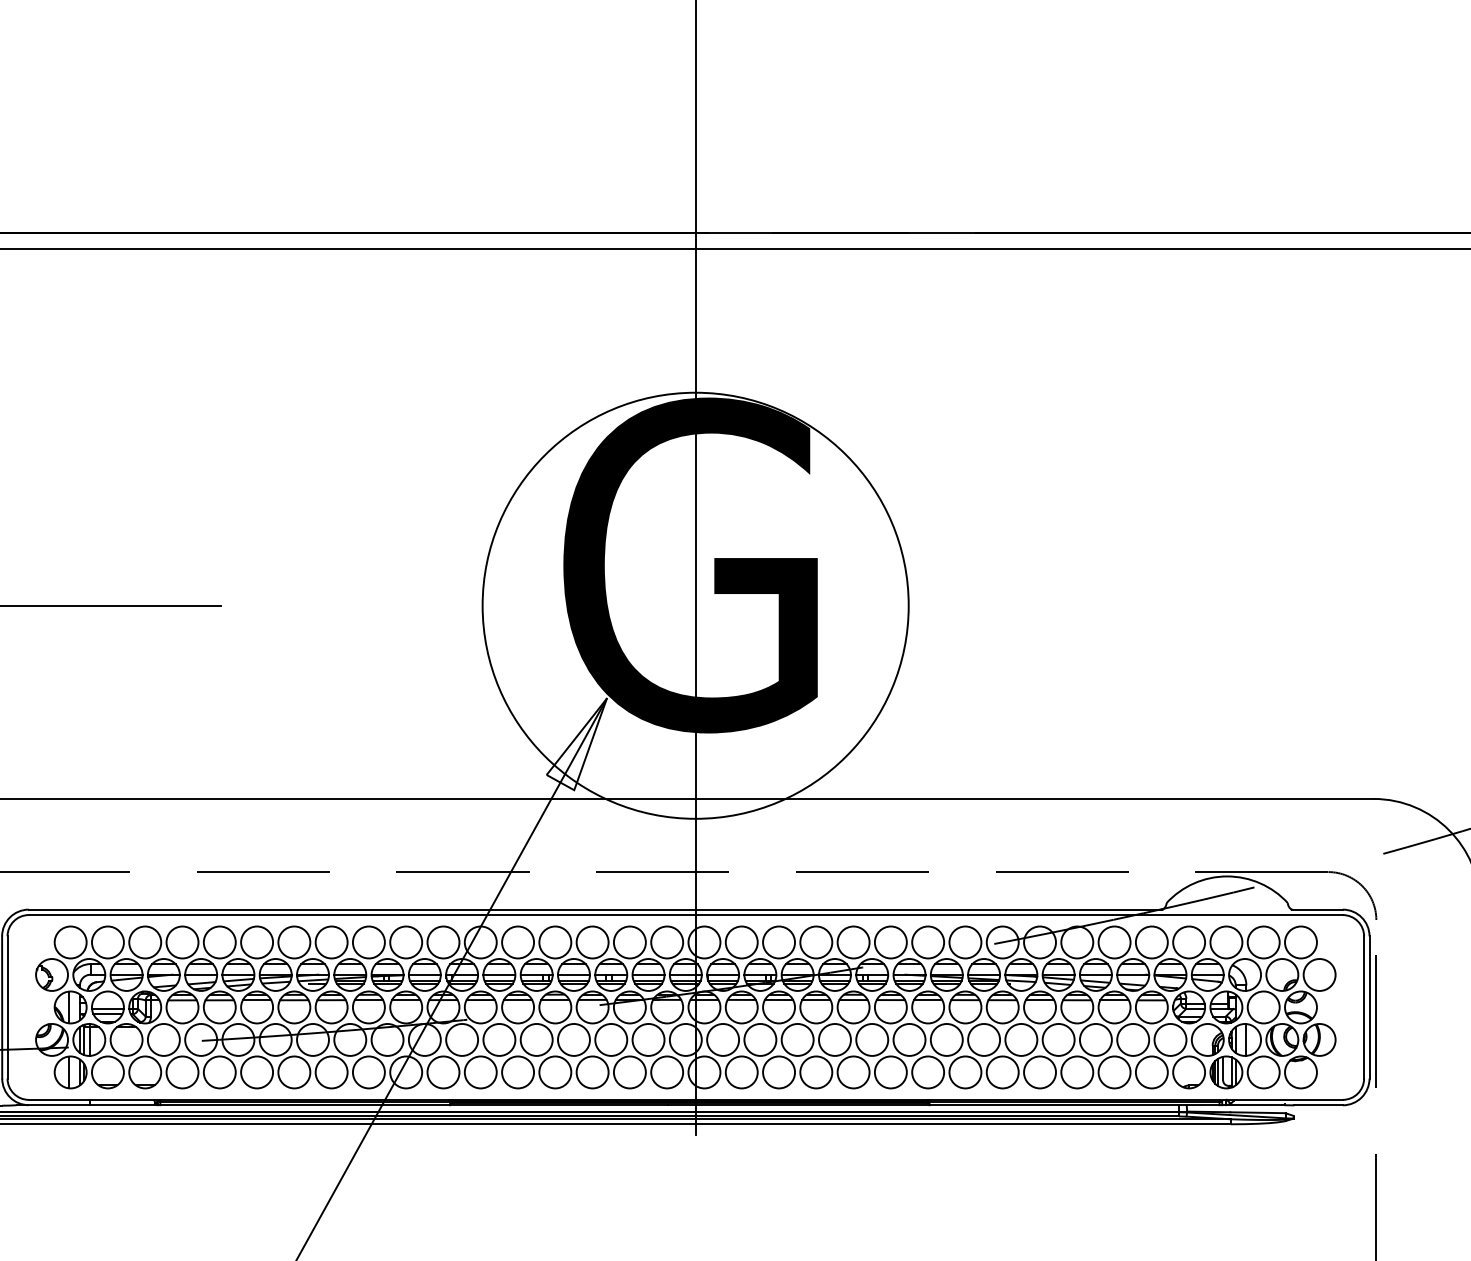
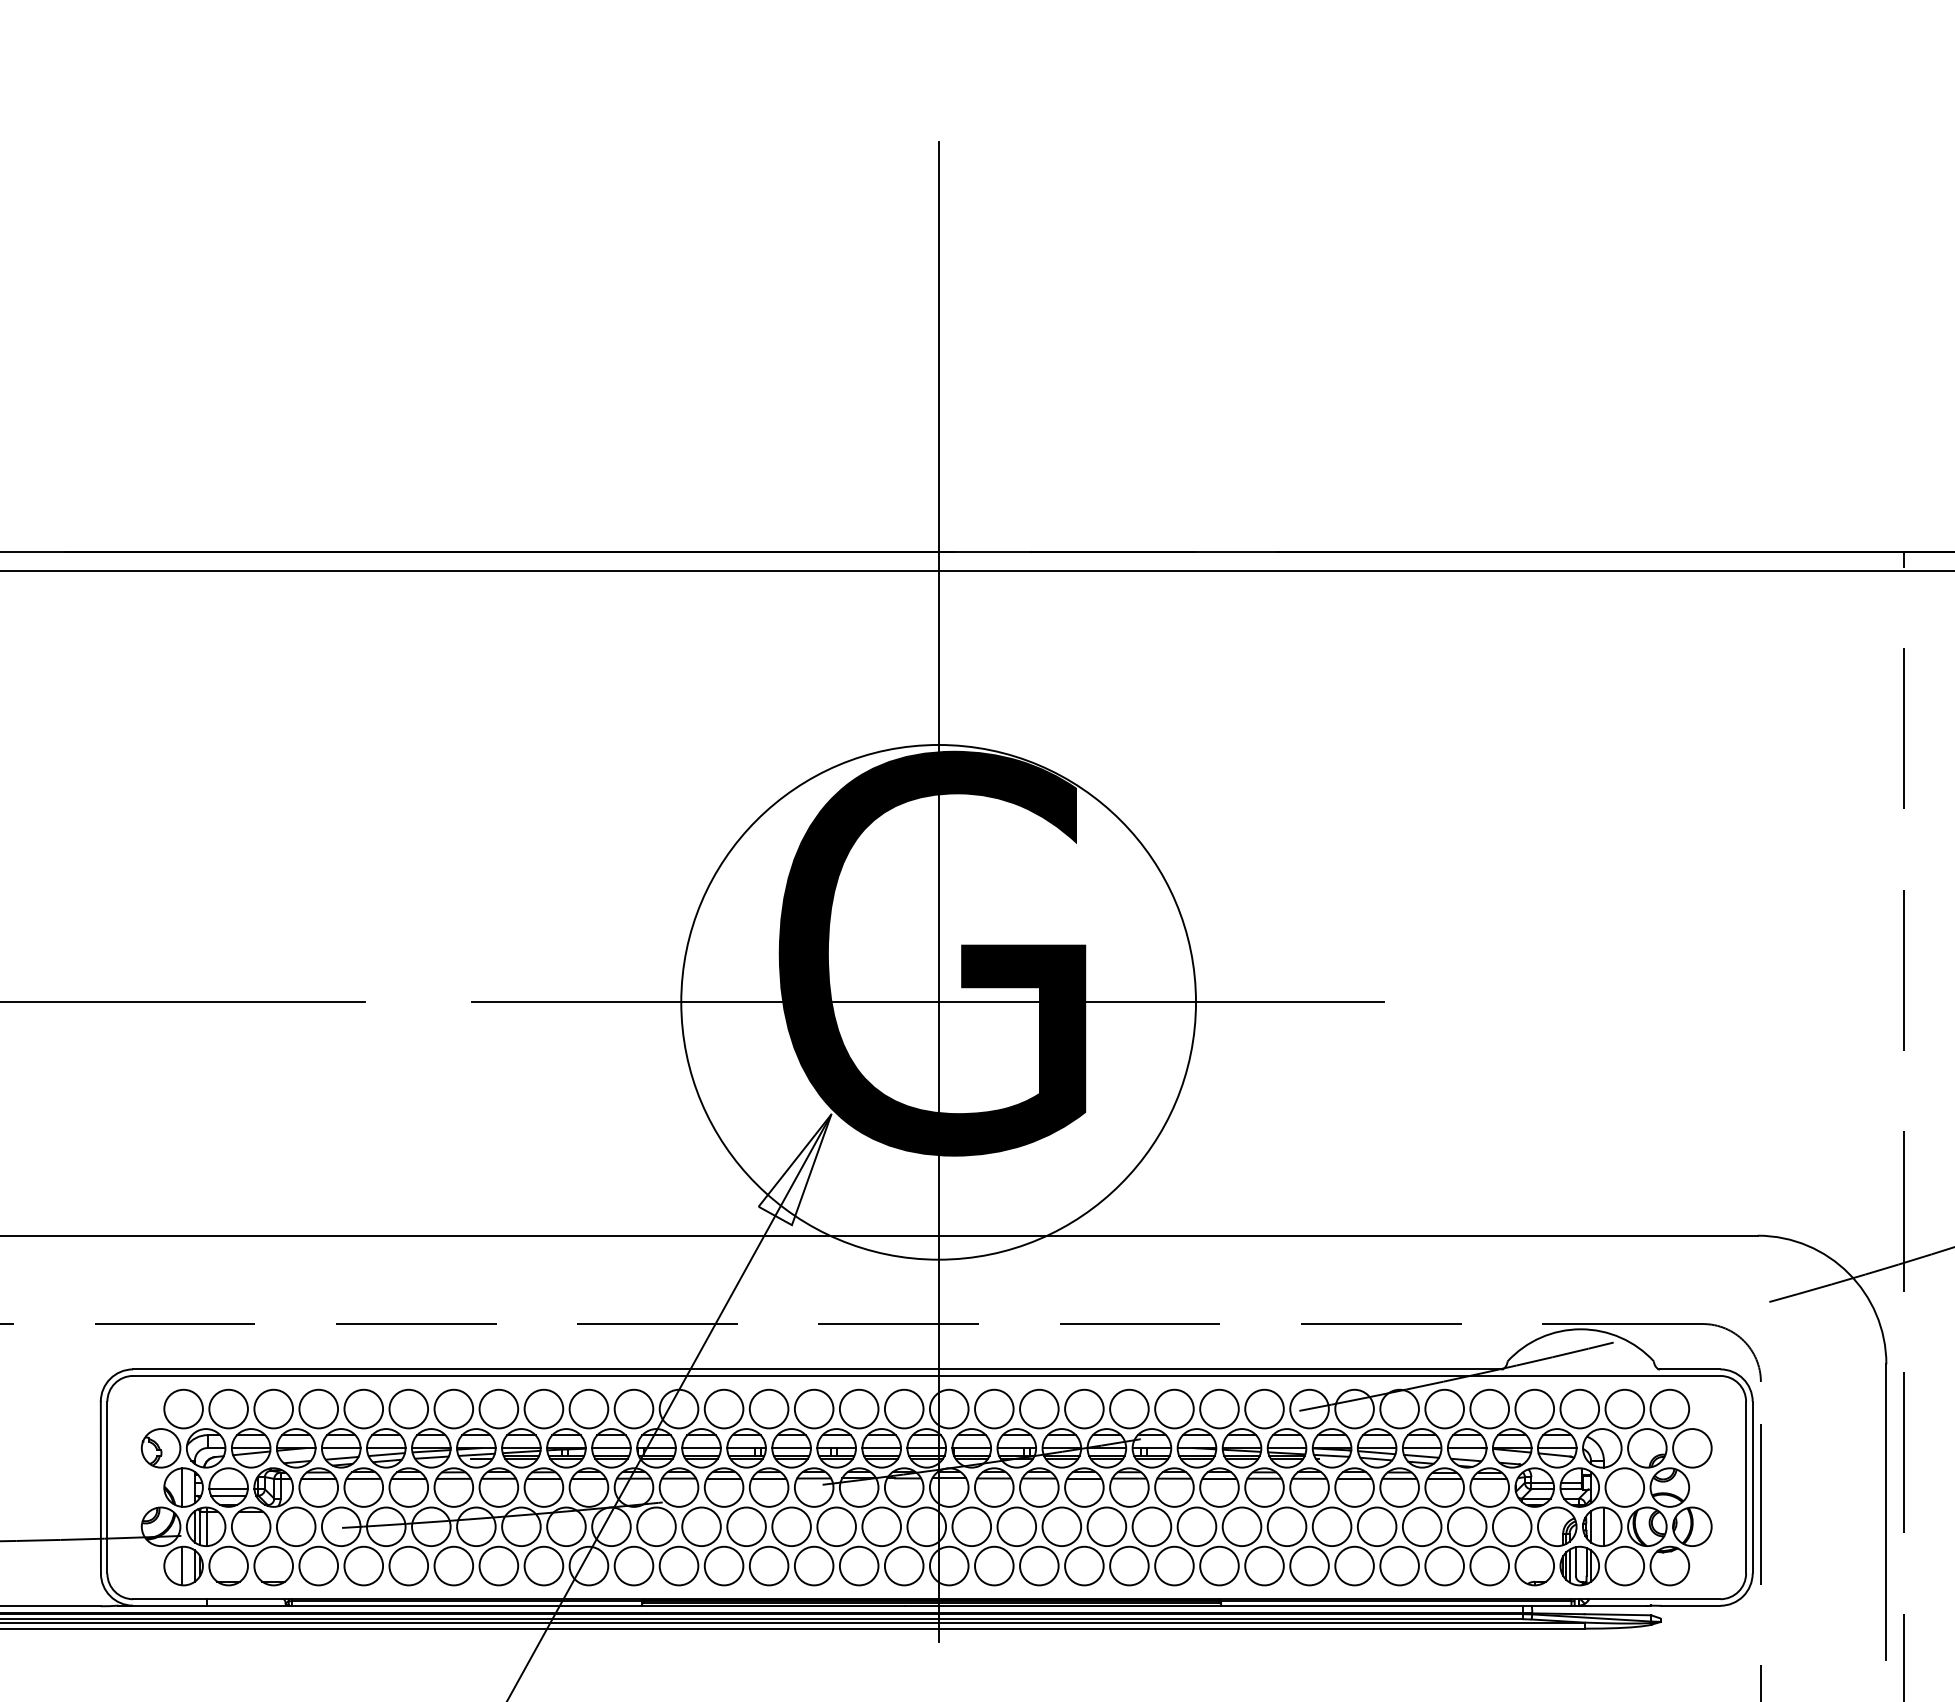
line: (686, 605) -> (927, 1002), added

